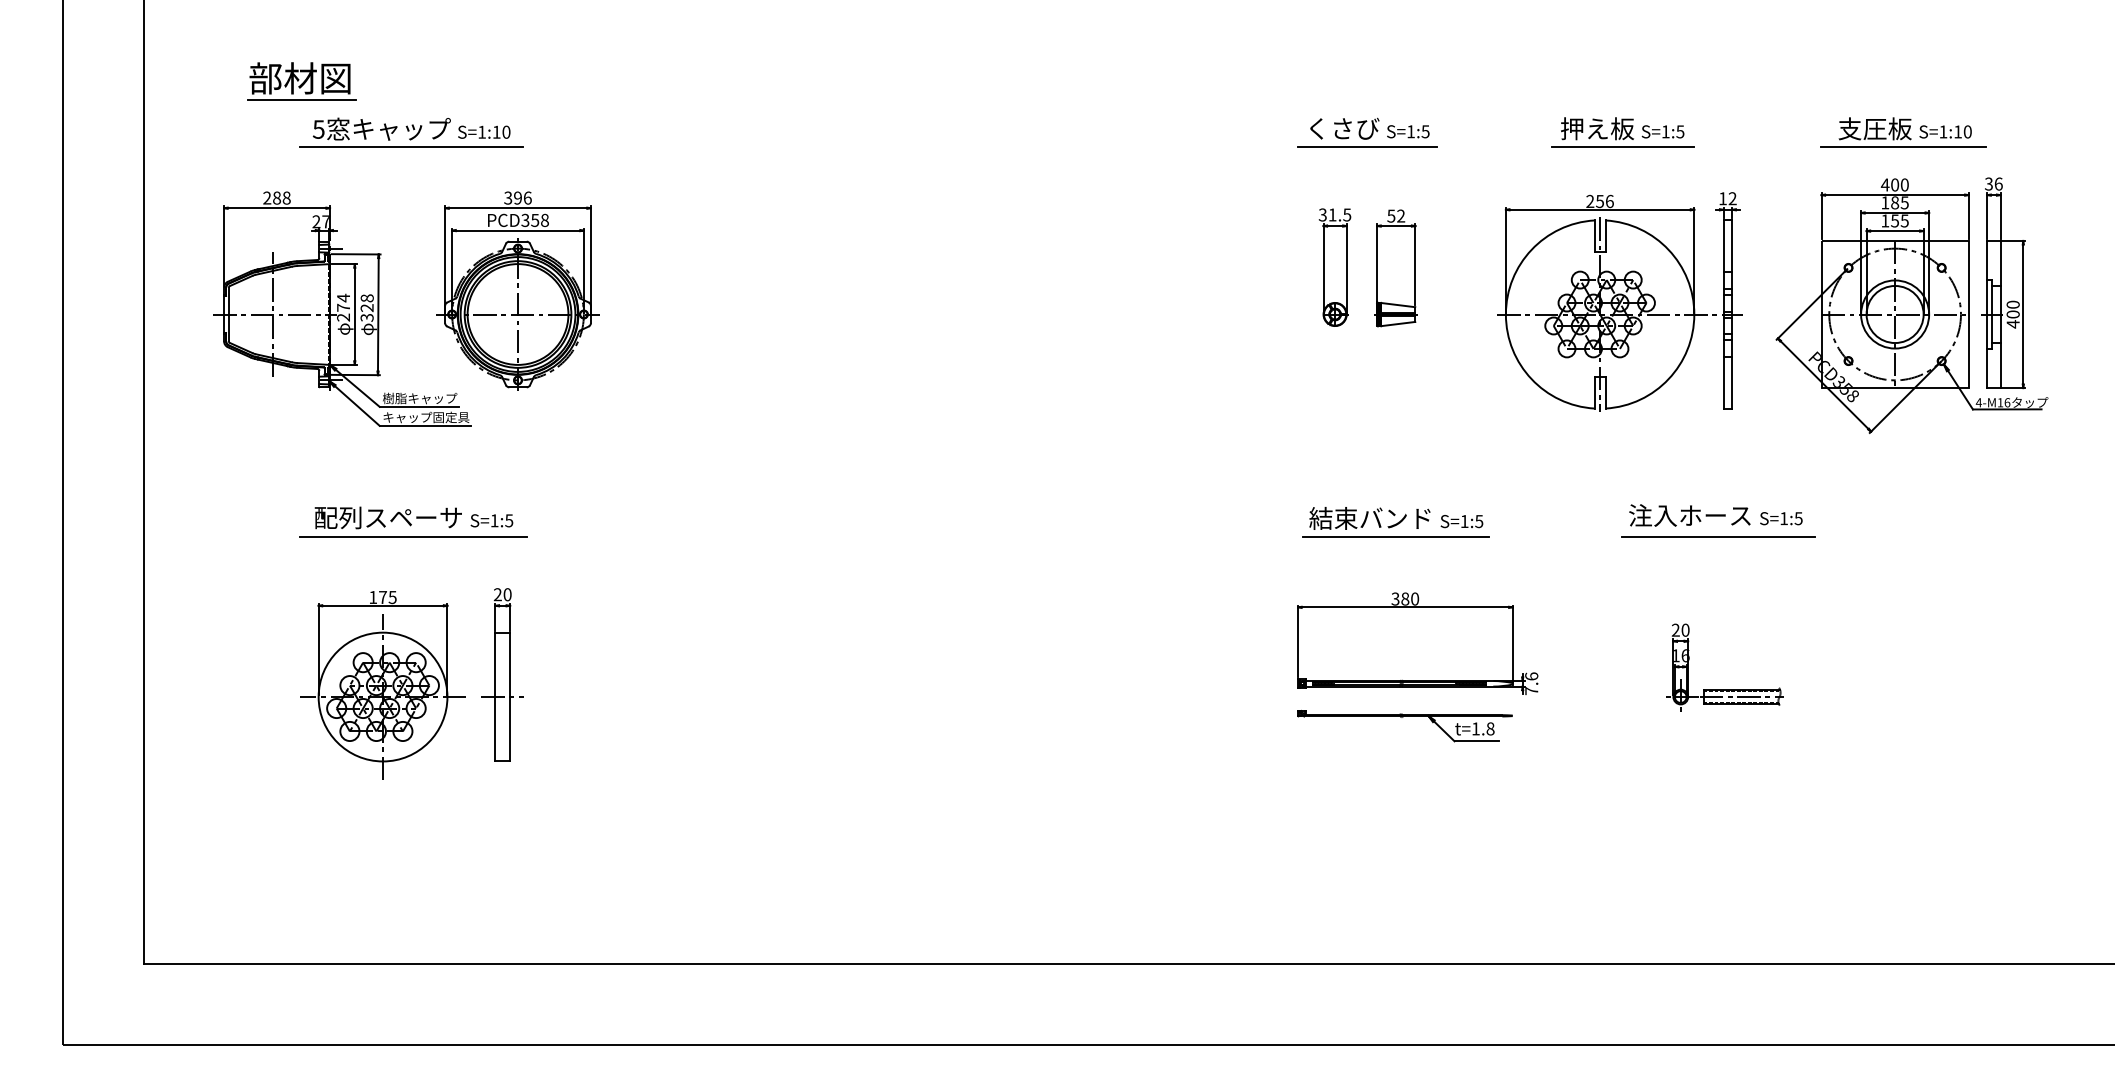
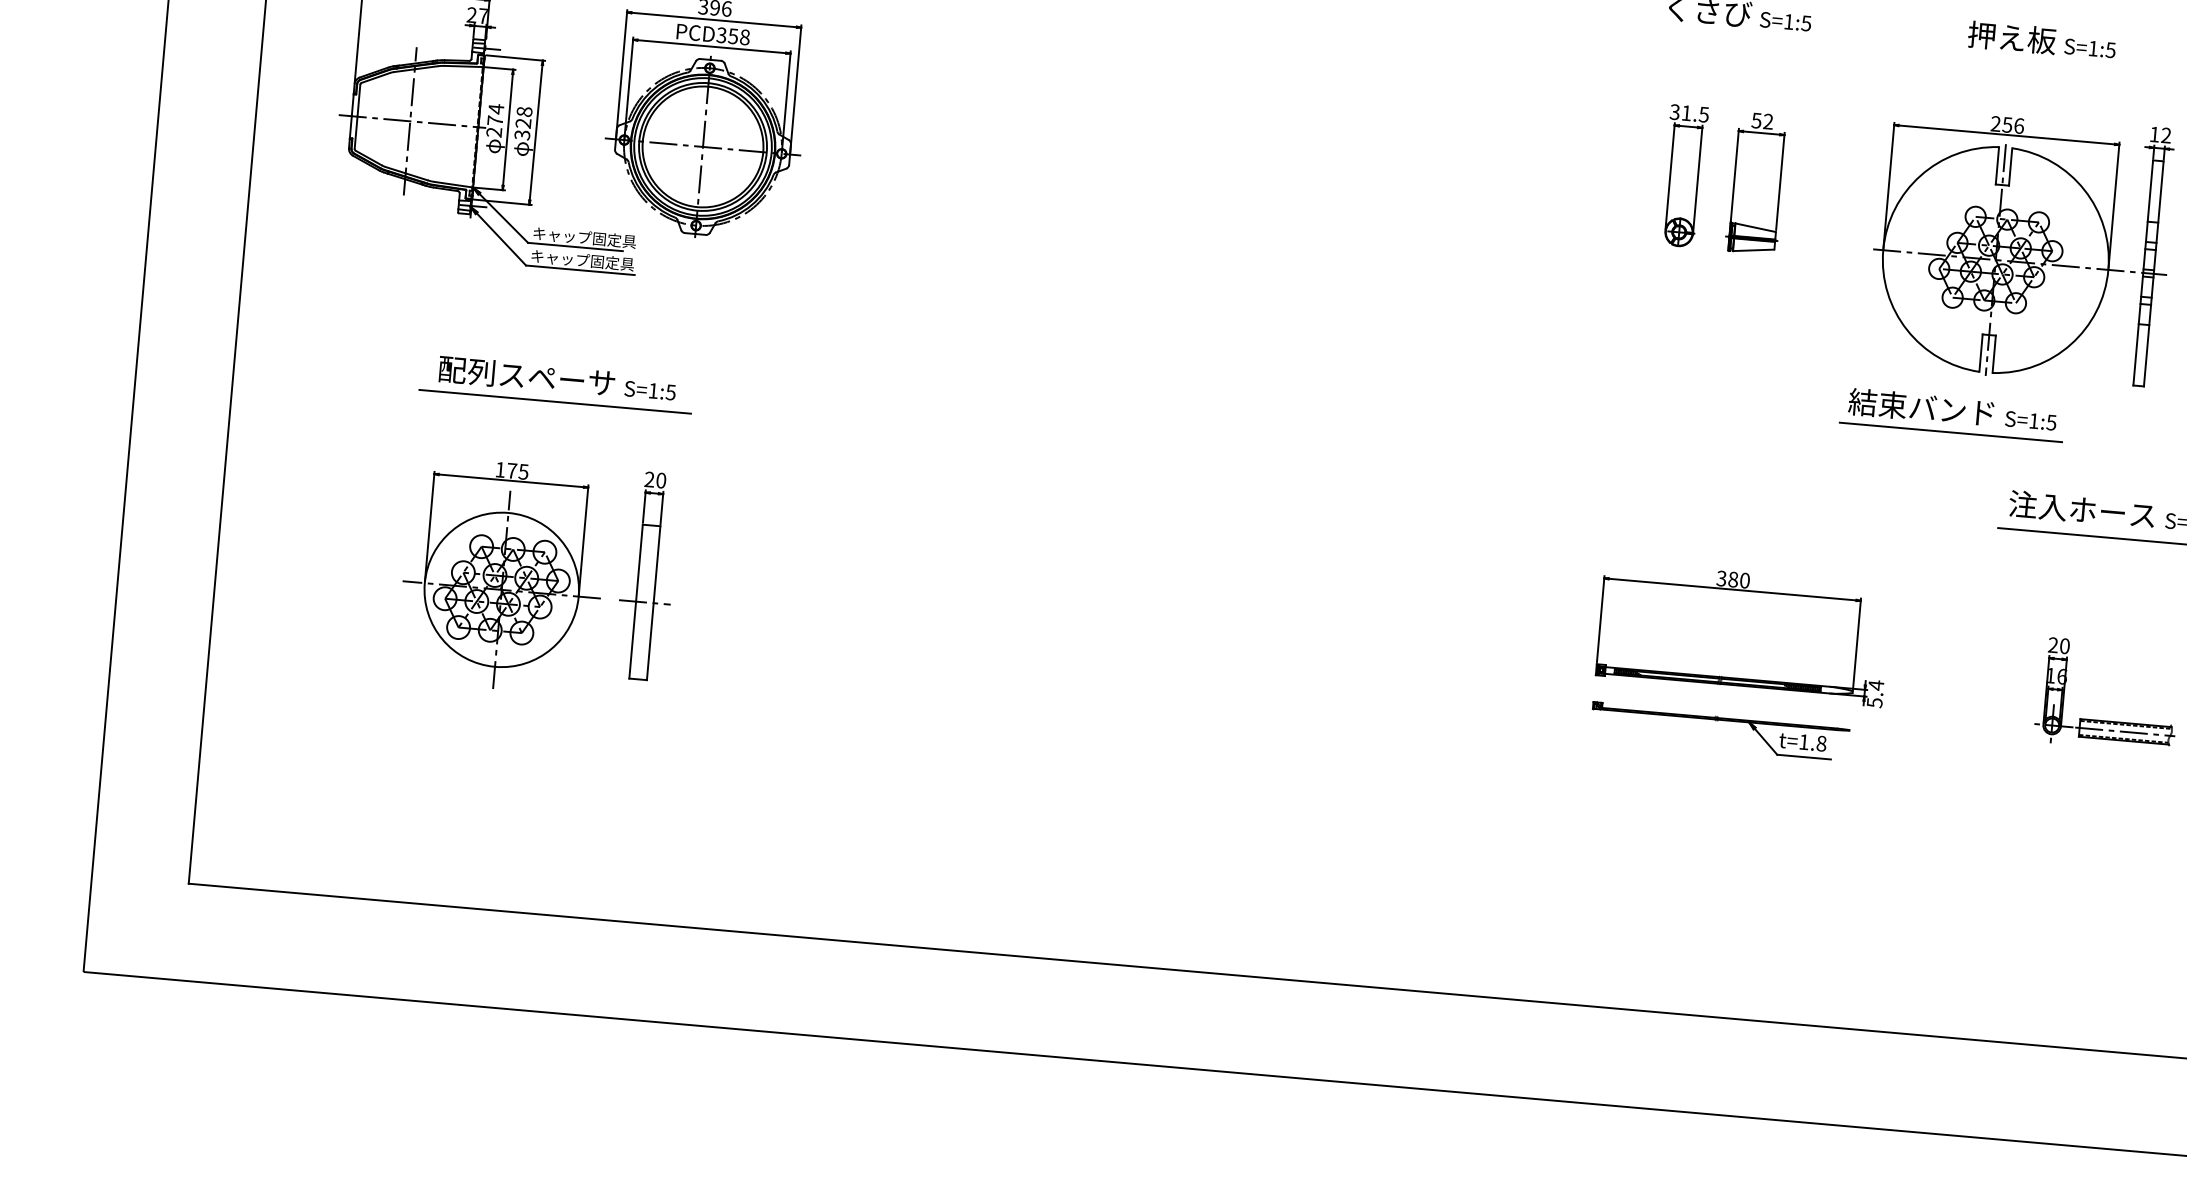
line: (1367, 147) -> (1735, 36), removed
line: (1622, 147) -> (2040, 62), removed
text: (426, 398) -> (584, 237), 樹脂キャップ -> キャップ固定具
part: (1395, 522) -> (1951, 415), moved
text: (1531, 683) -> (1875, 693), 7.6 -> 5.4

